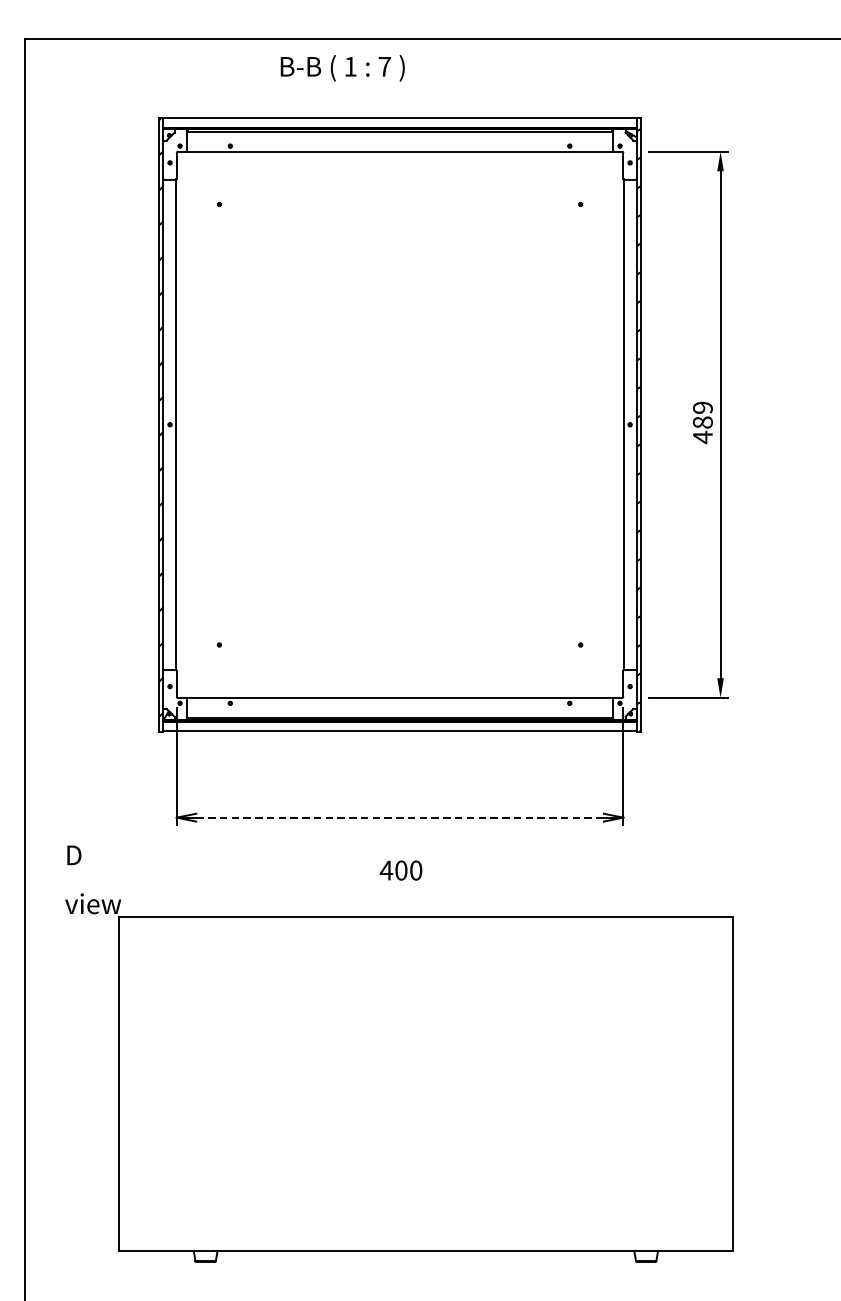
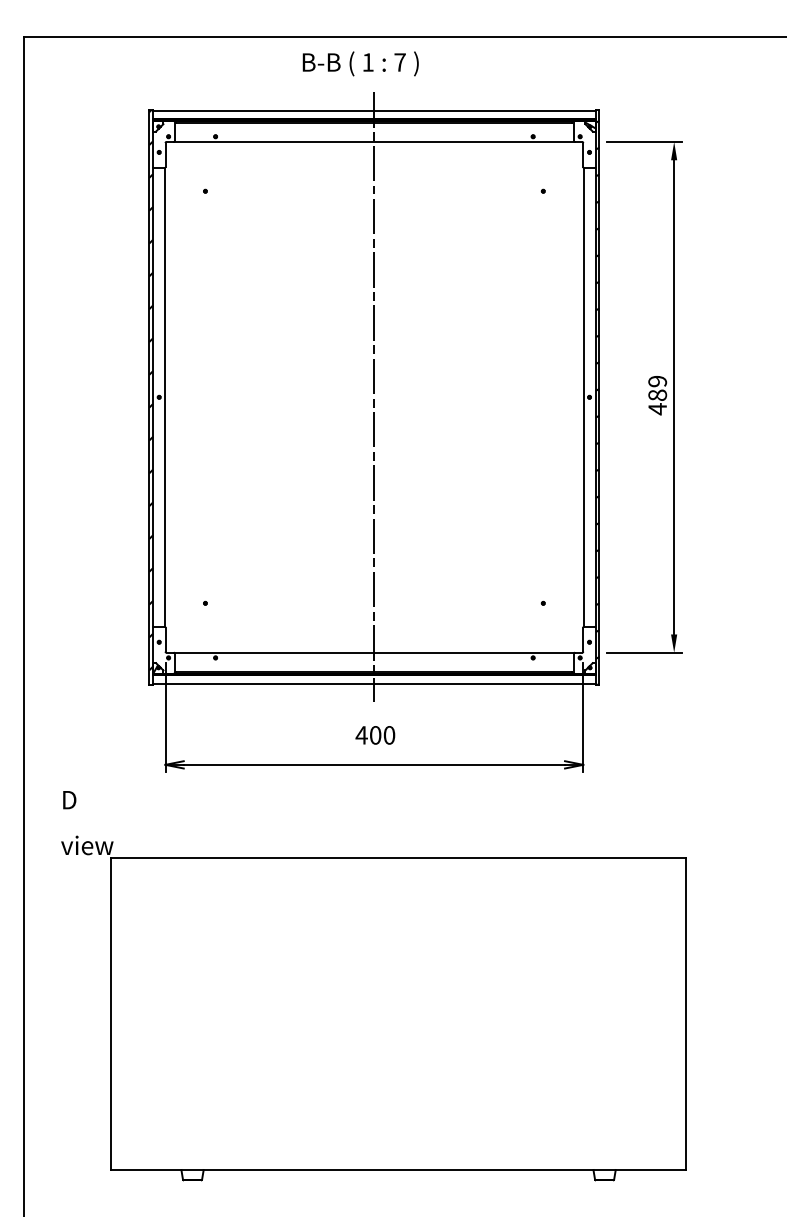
text: (342, 67) -> (360, 63), moved
line: (400, 424) -> (374, 397), added
line: (400, 817) -> (374, 764), dashed -> solid
text: (401, 870) -> (375, 735), moved

